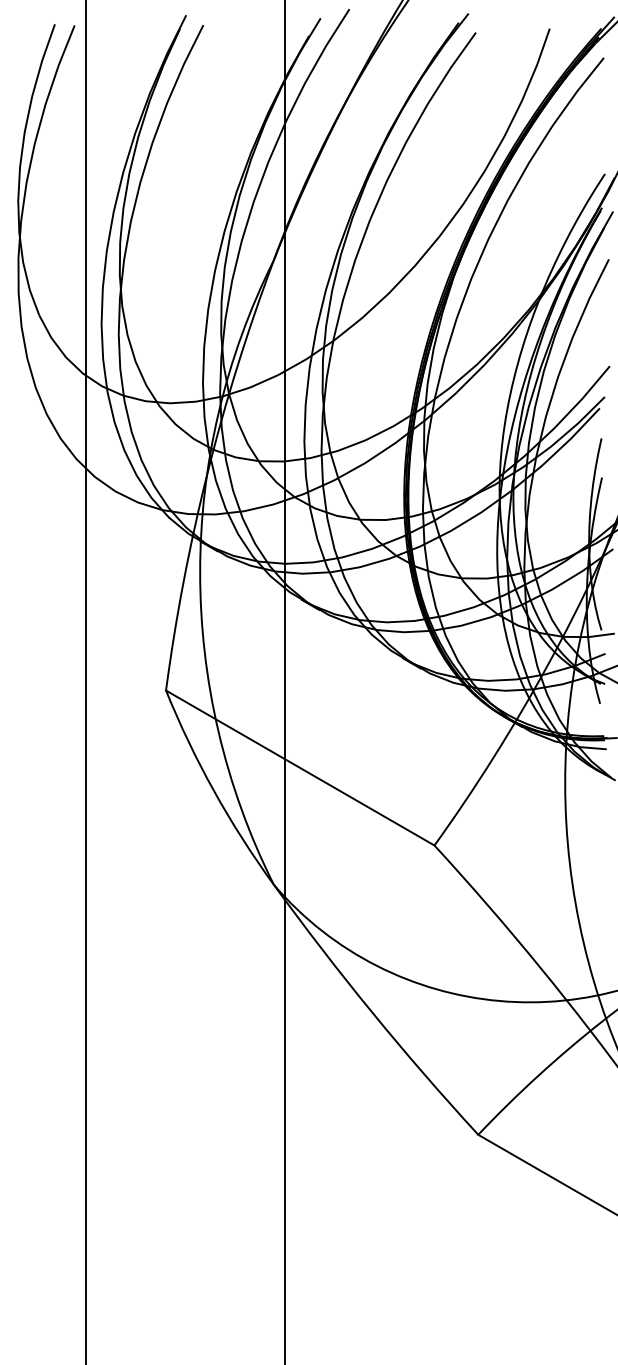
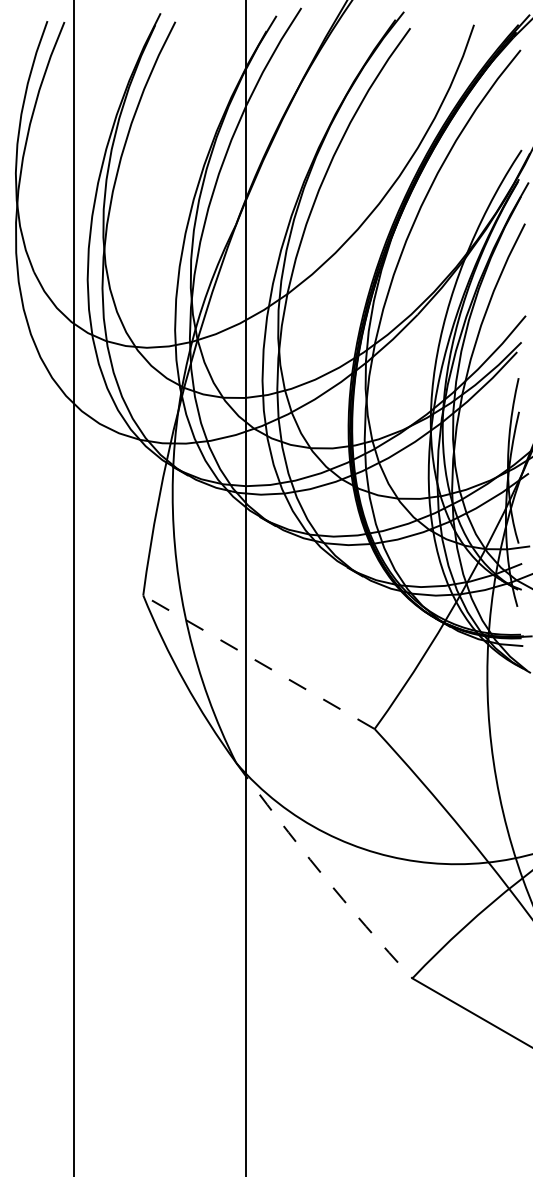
line: (299, 768) -> (258, 662), solid -> dashed
arc: (372, 1013) -> (321, 873), solid -> dashed

